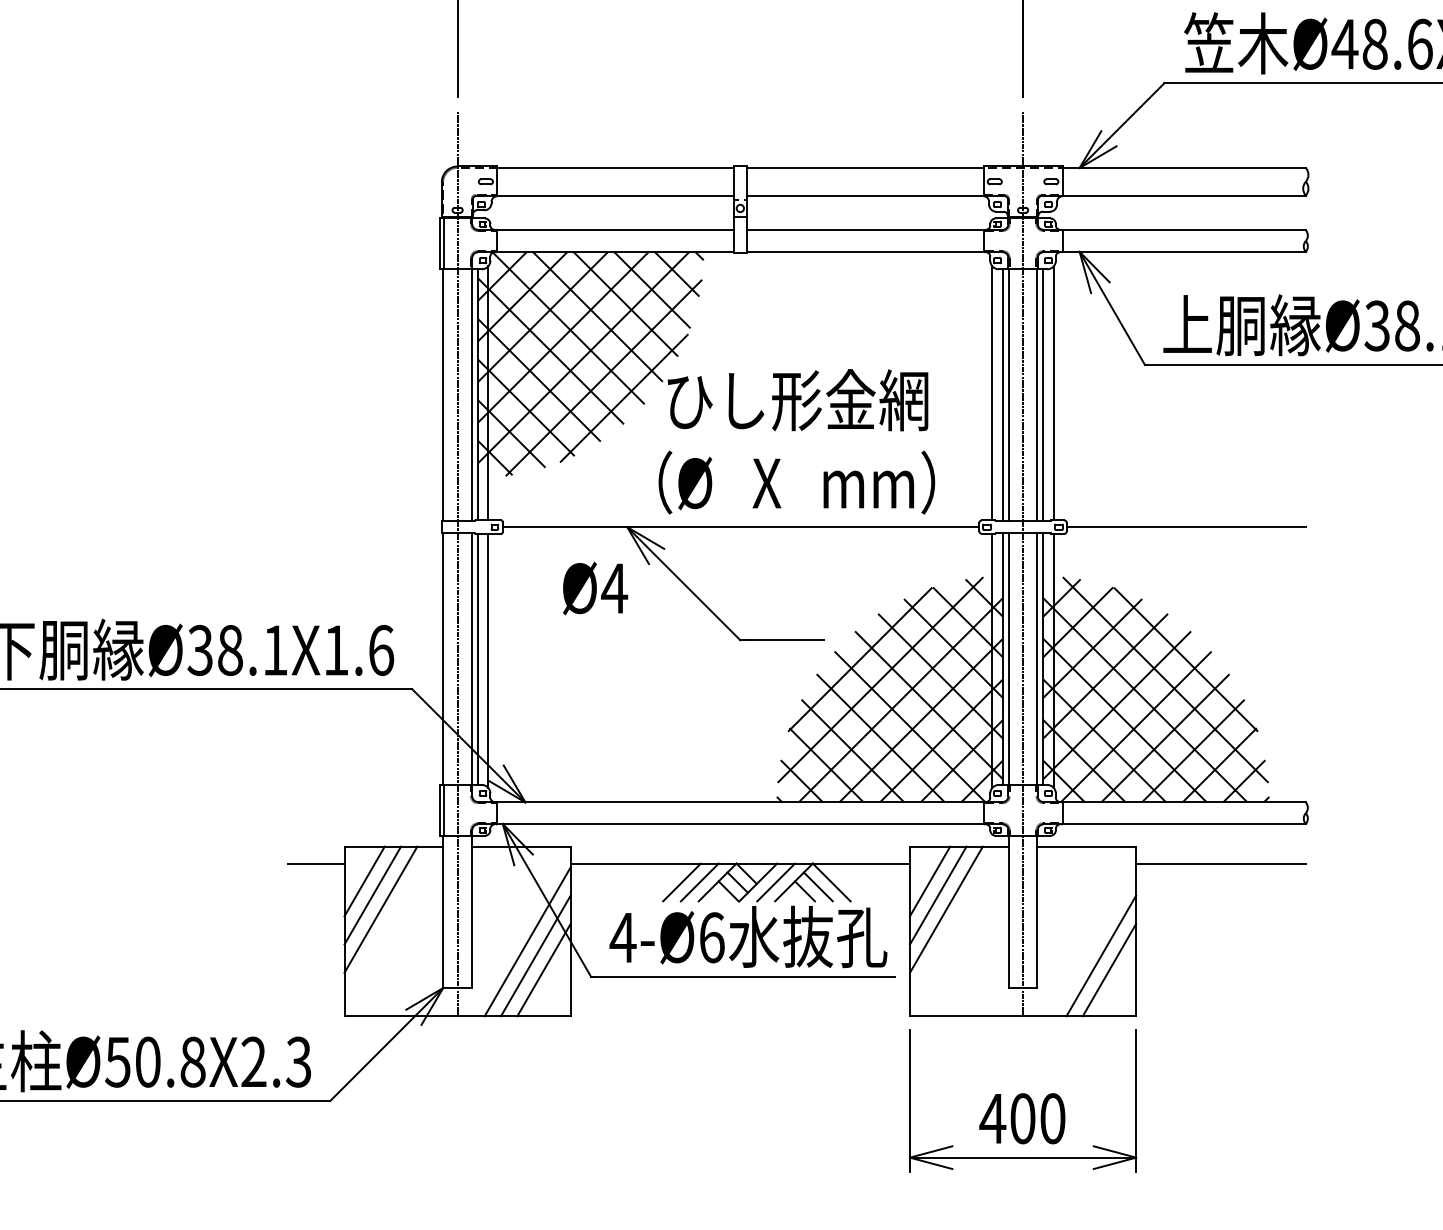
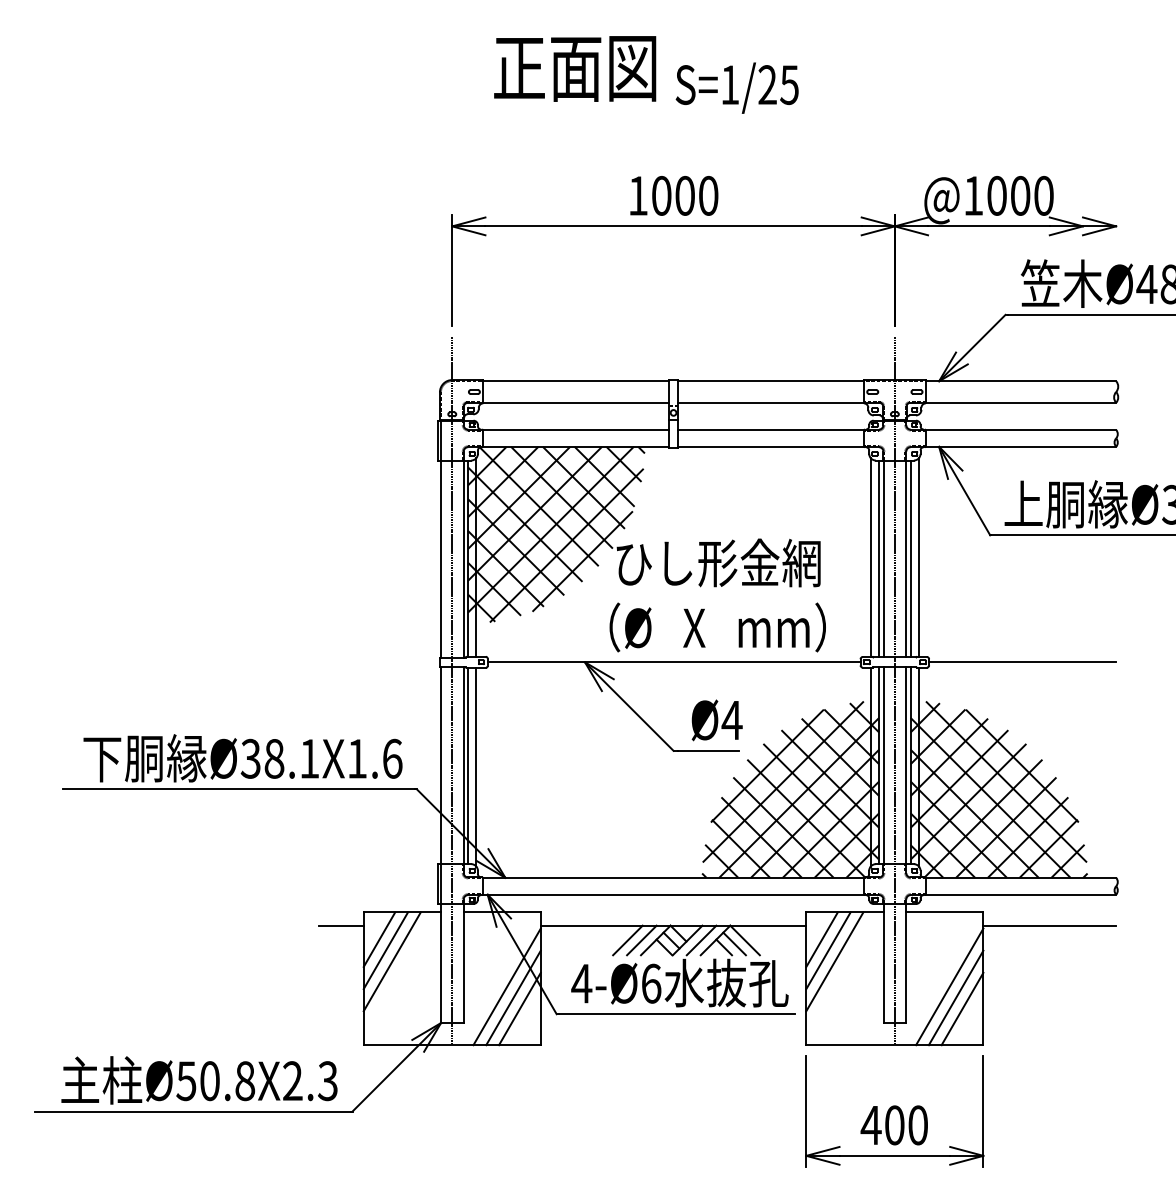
text: (594, 588) -> (716, 720), moved
line: (1092, 941) -> (949, 986), added

